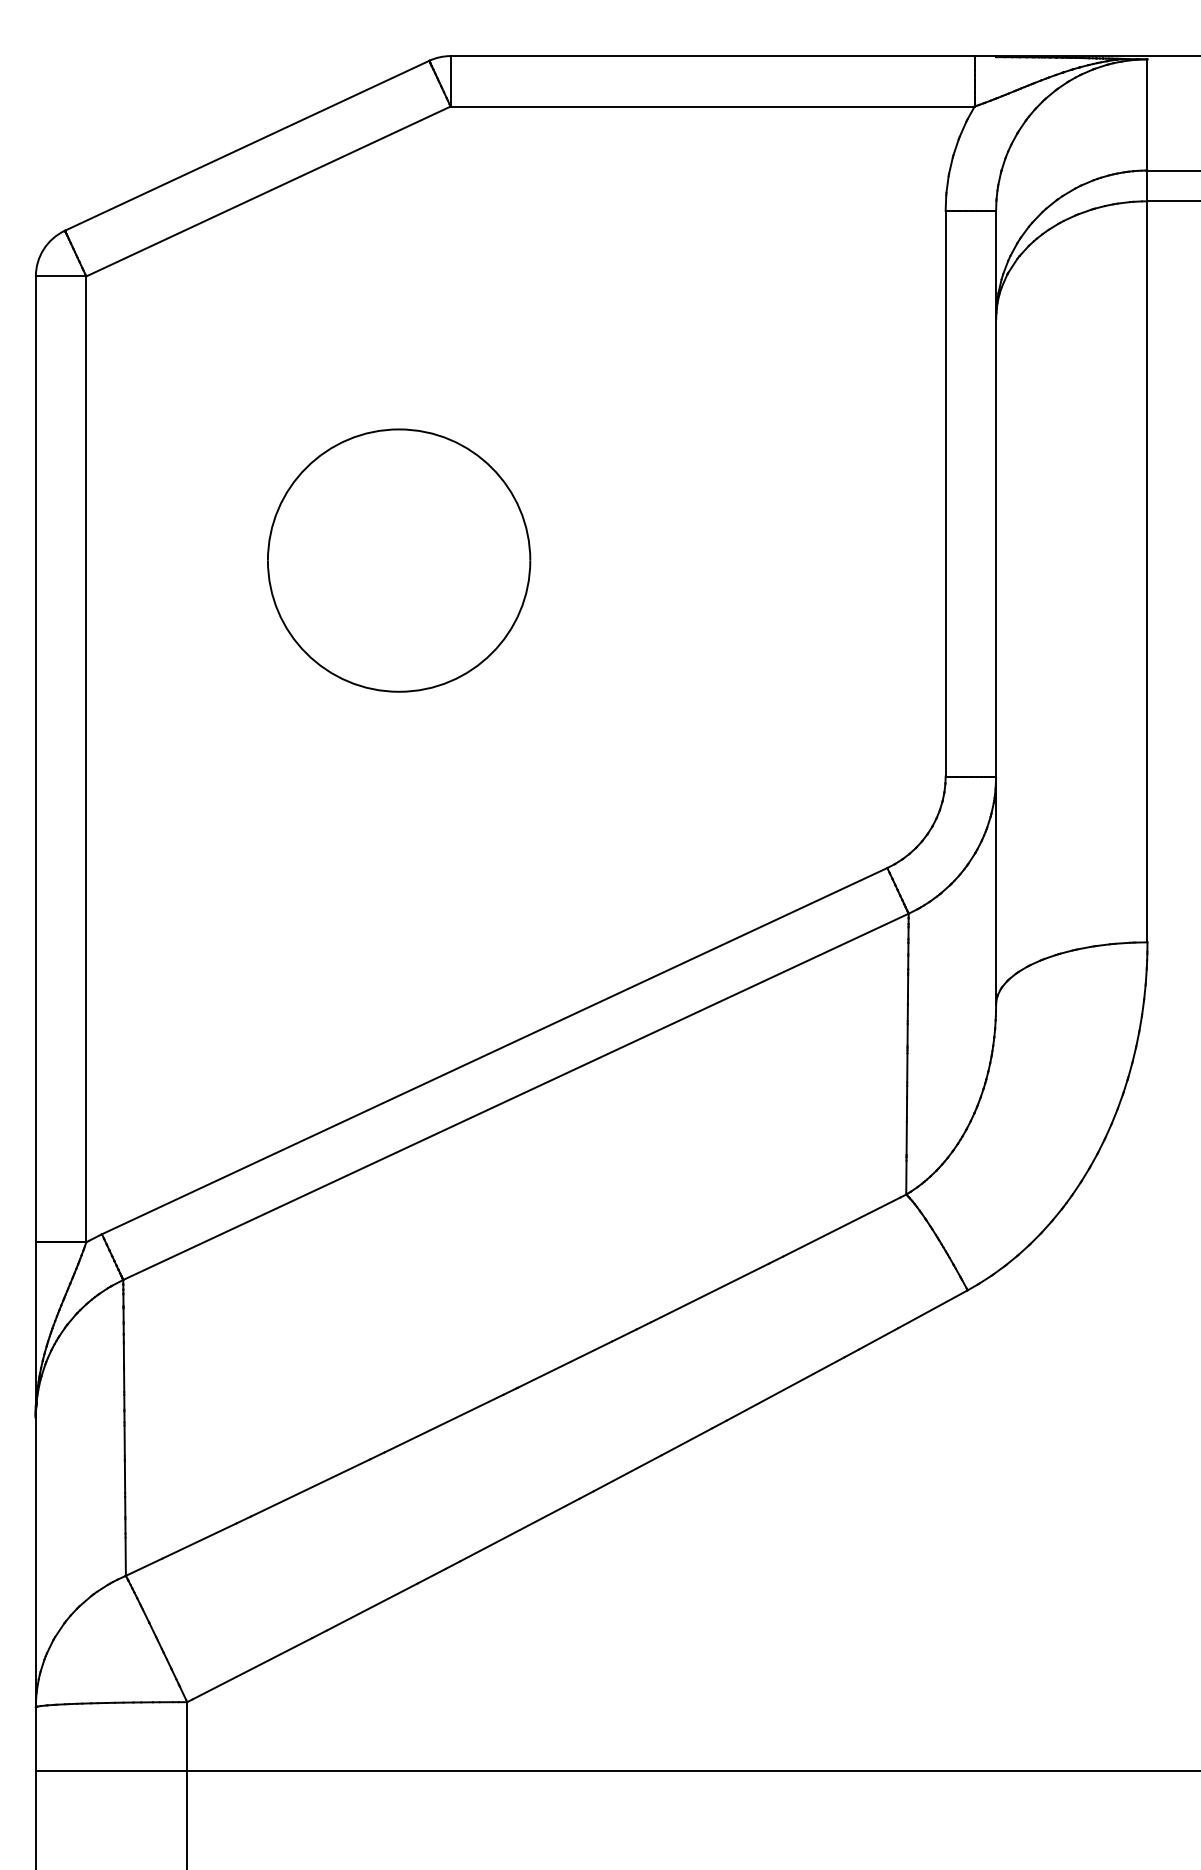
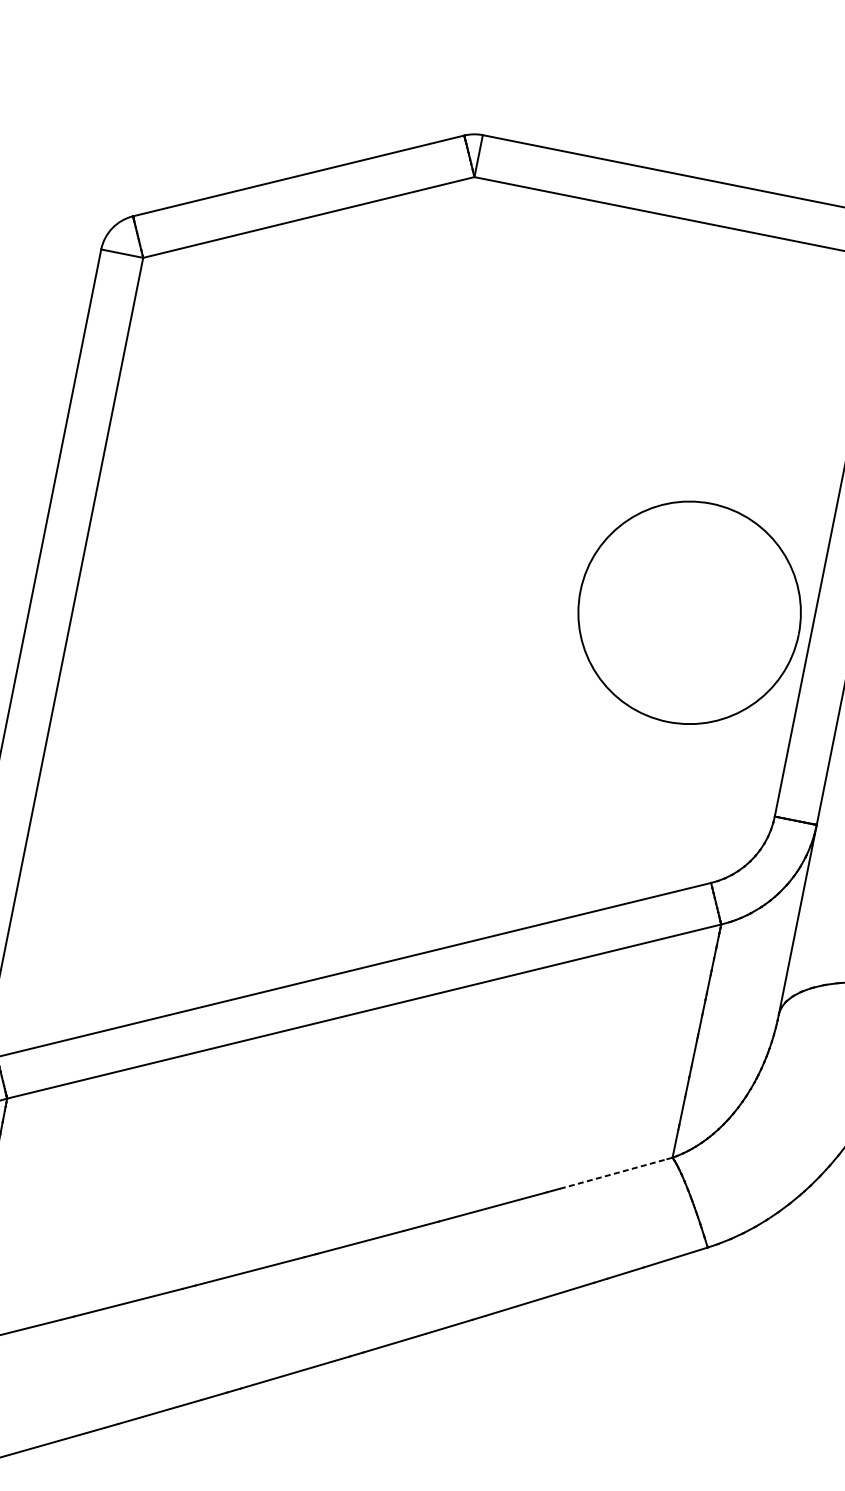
part: (399, 560) -> (689, 612), moved
line: (841, 1227) -> (613, 1174), solid -> dashed

